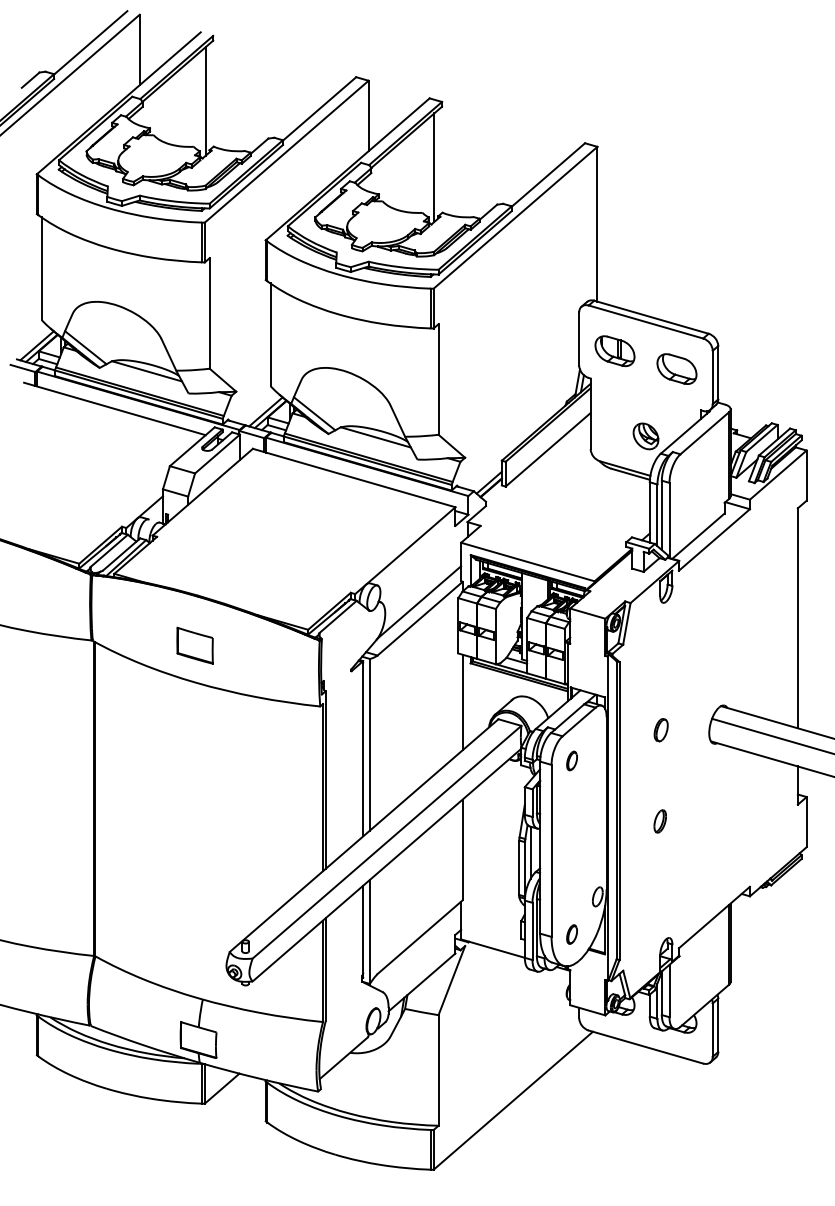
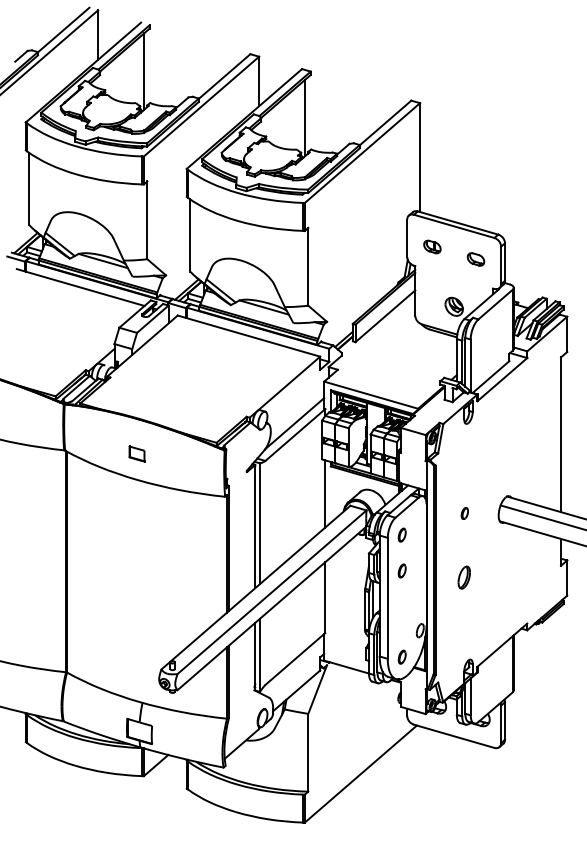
part: (614, 351) -> (432, 247), size x0.6
part: (676, 368) -> (475, 259), size x0.6
part: (194, 645) -> (136, 453), size x0.6
part: (660, 730) -> (464, 513), size x0.7
part: (571, 811) -> (401, 570), added
part: (659, 821) -> (463, 577), size x1.4

